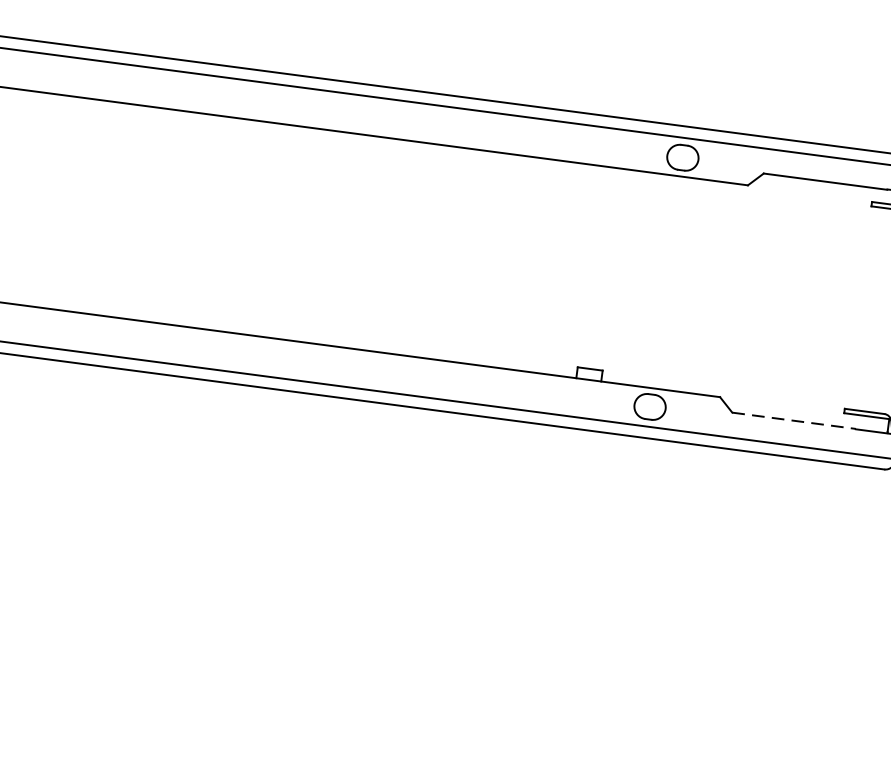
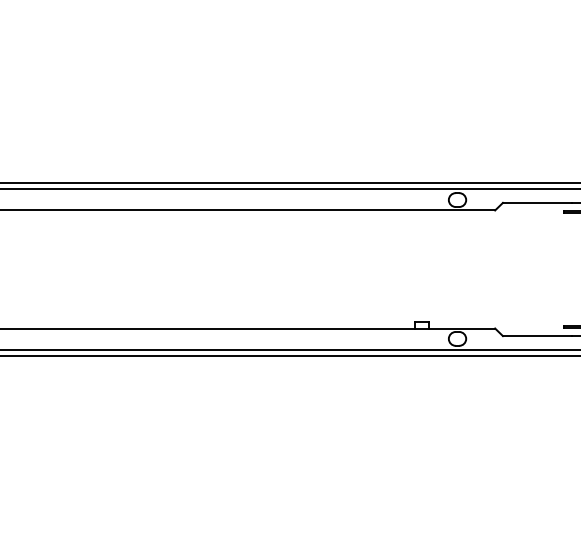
line: (794, 421) -> (537, 336), dashed -> solid

